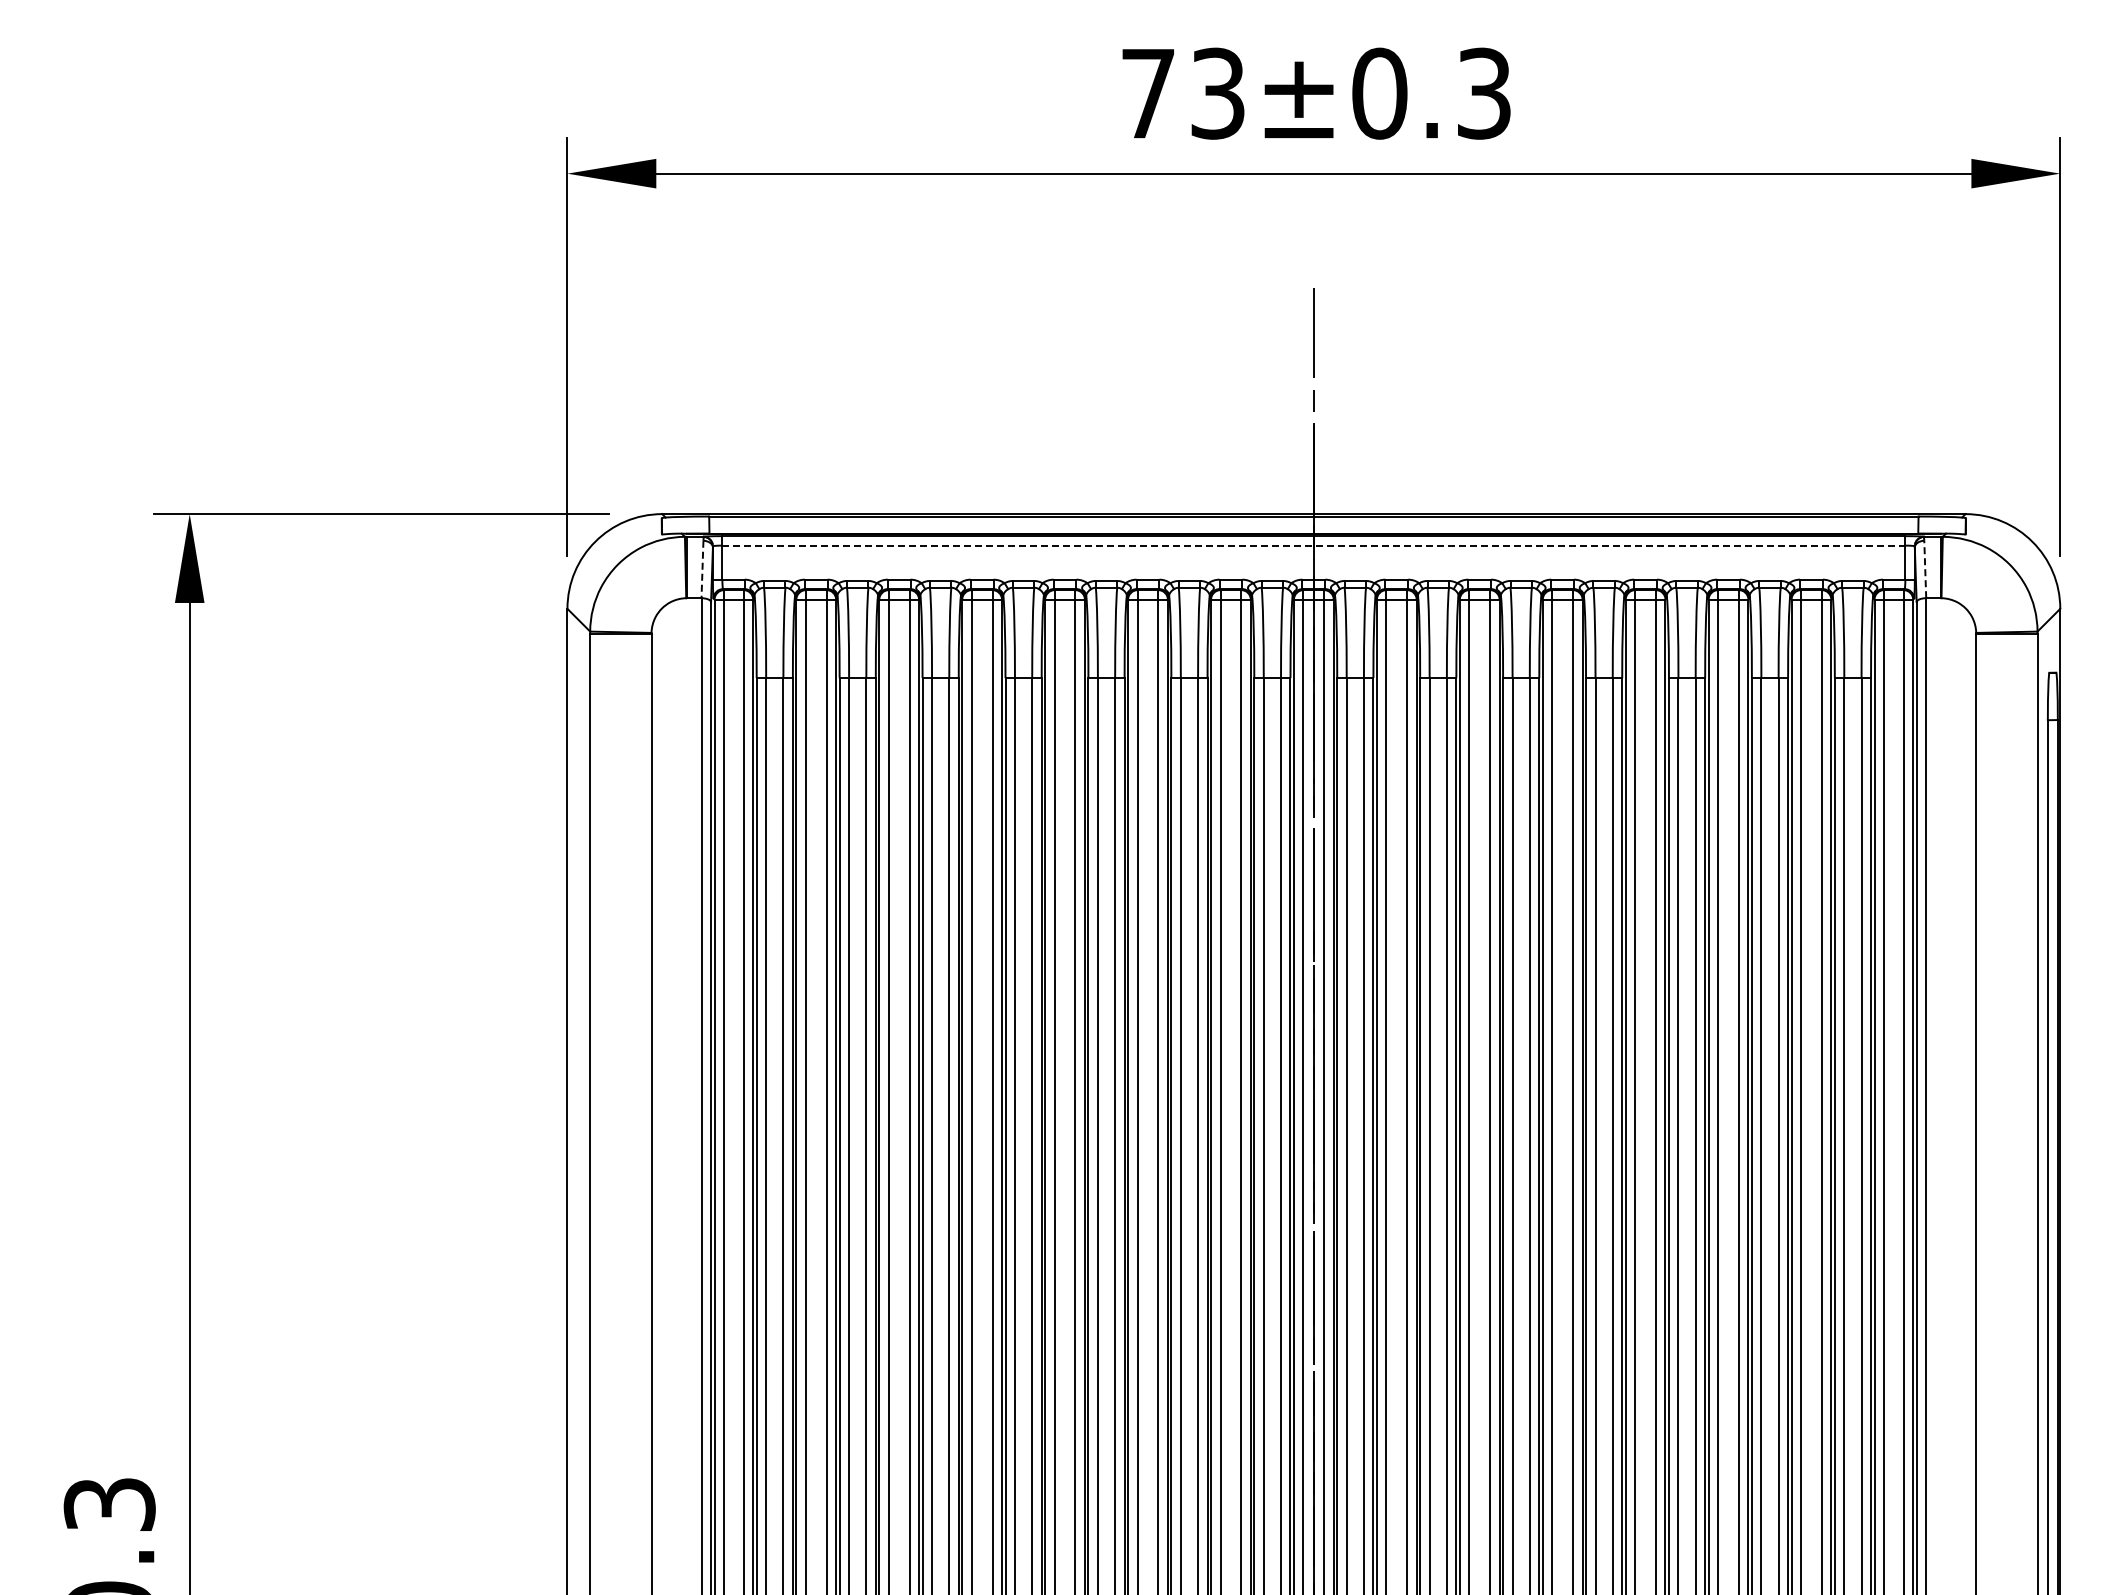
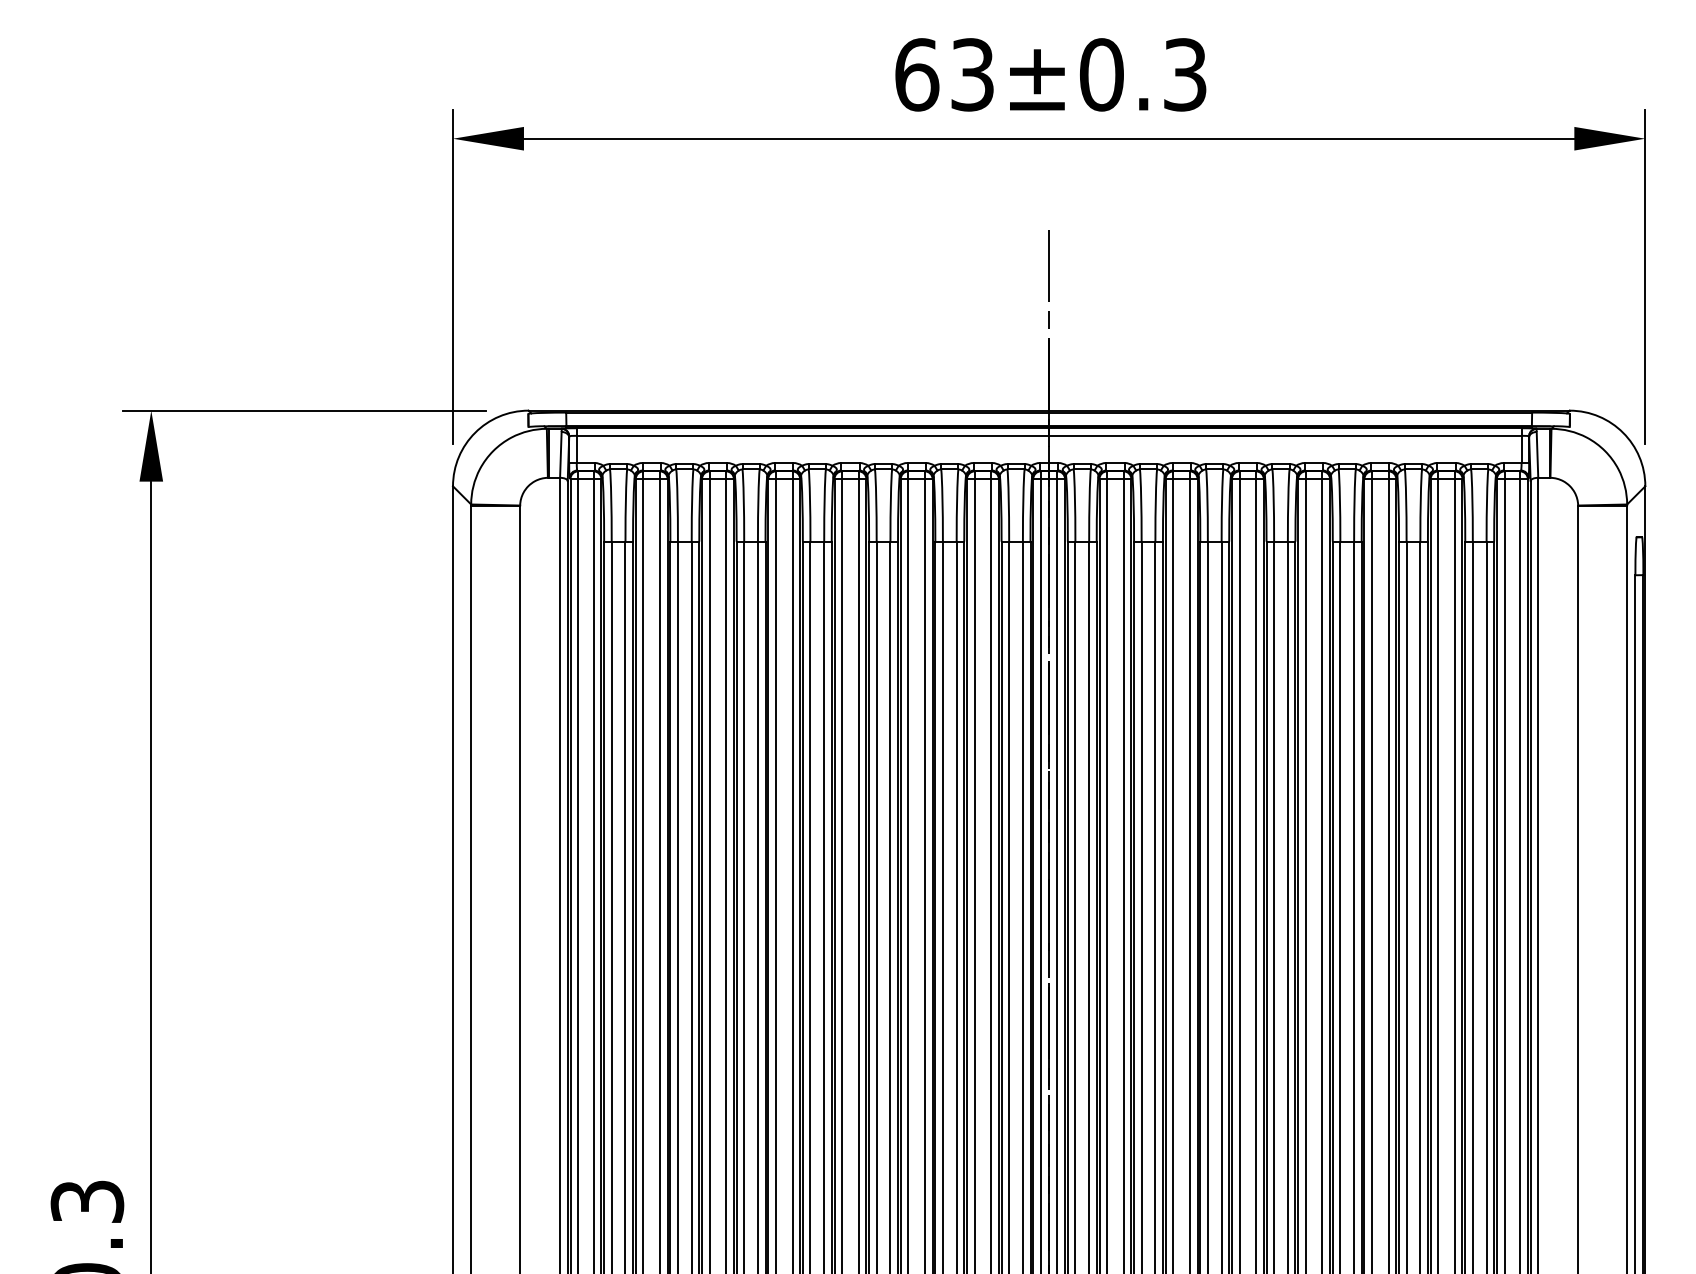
text: (1148, 93) -> (917, 74), 73±0.3 -> 63±0.3
line: (1314, 545) -> (1049, 435), dashed -> solid
line: (702, 569) -> (560, 454), dashed -> solid
line: (1925, 569) -> (1537, 454), dashed -> solid

